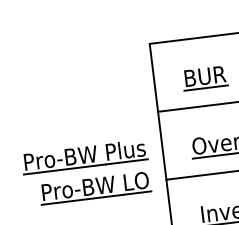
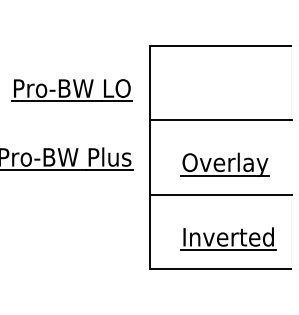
part: (204, 78) -> (204, 90), removed
part: (94, 188) -> (71, 90), moved

